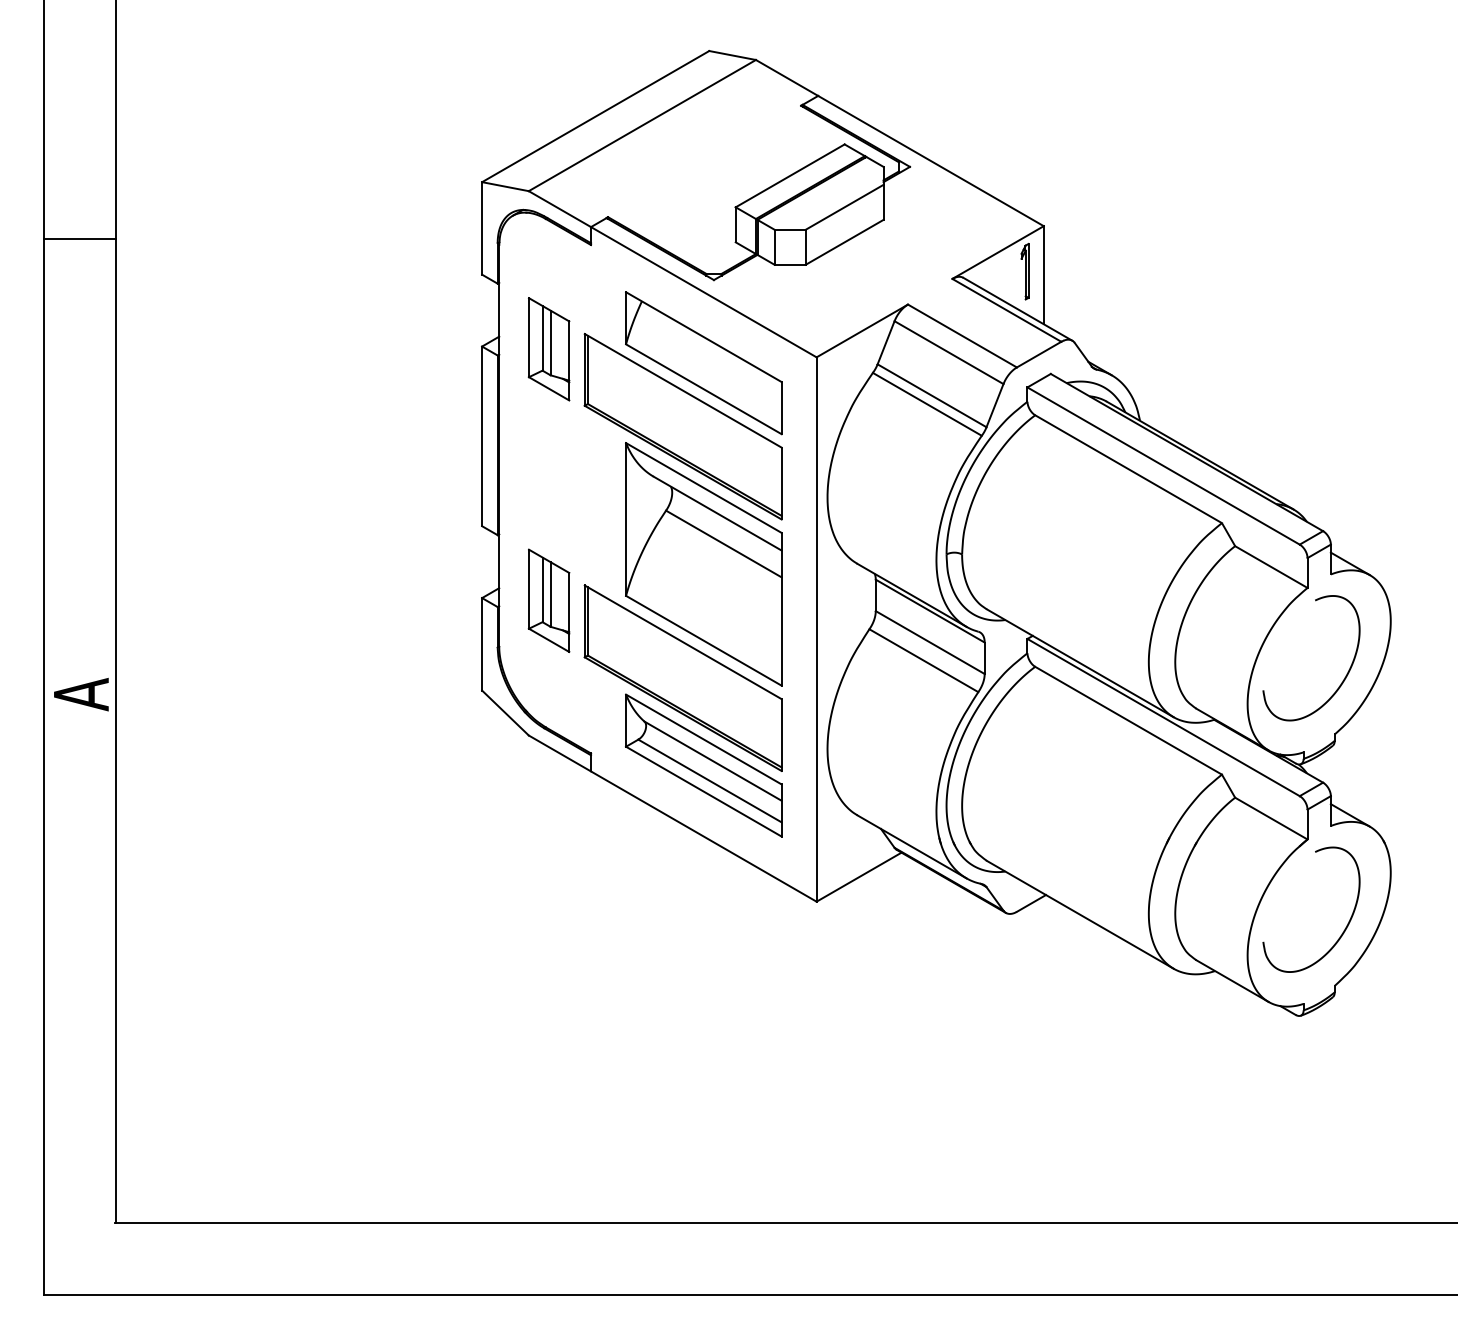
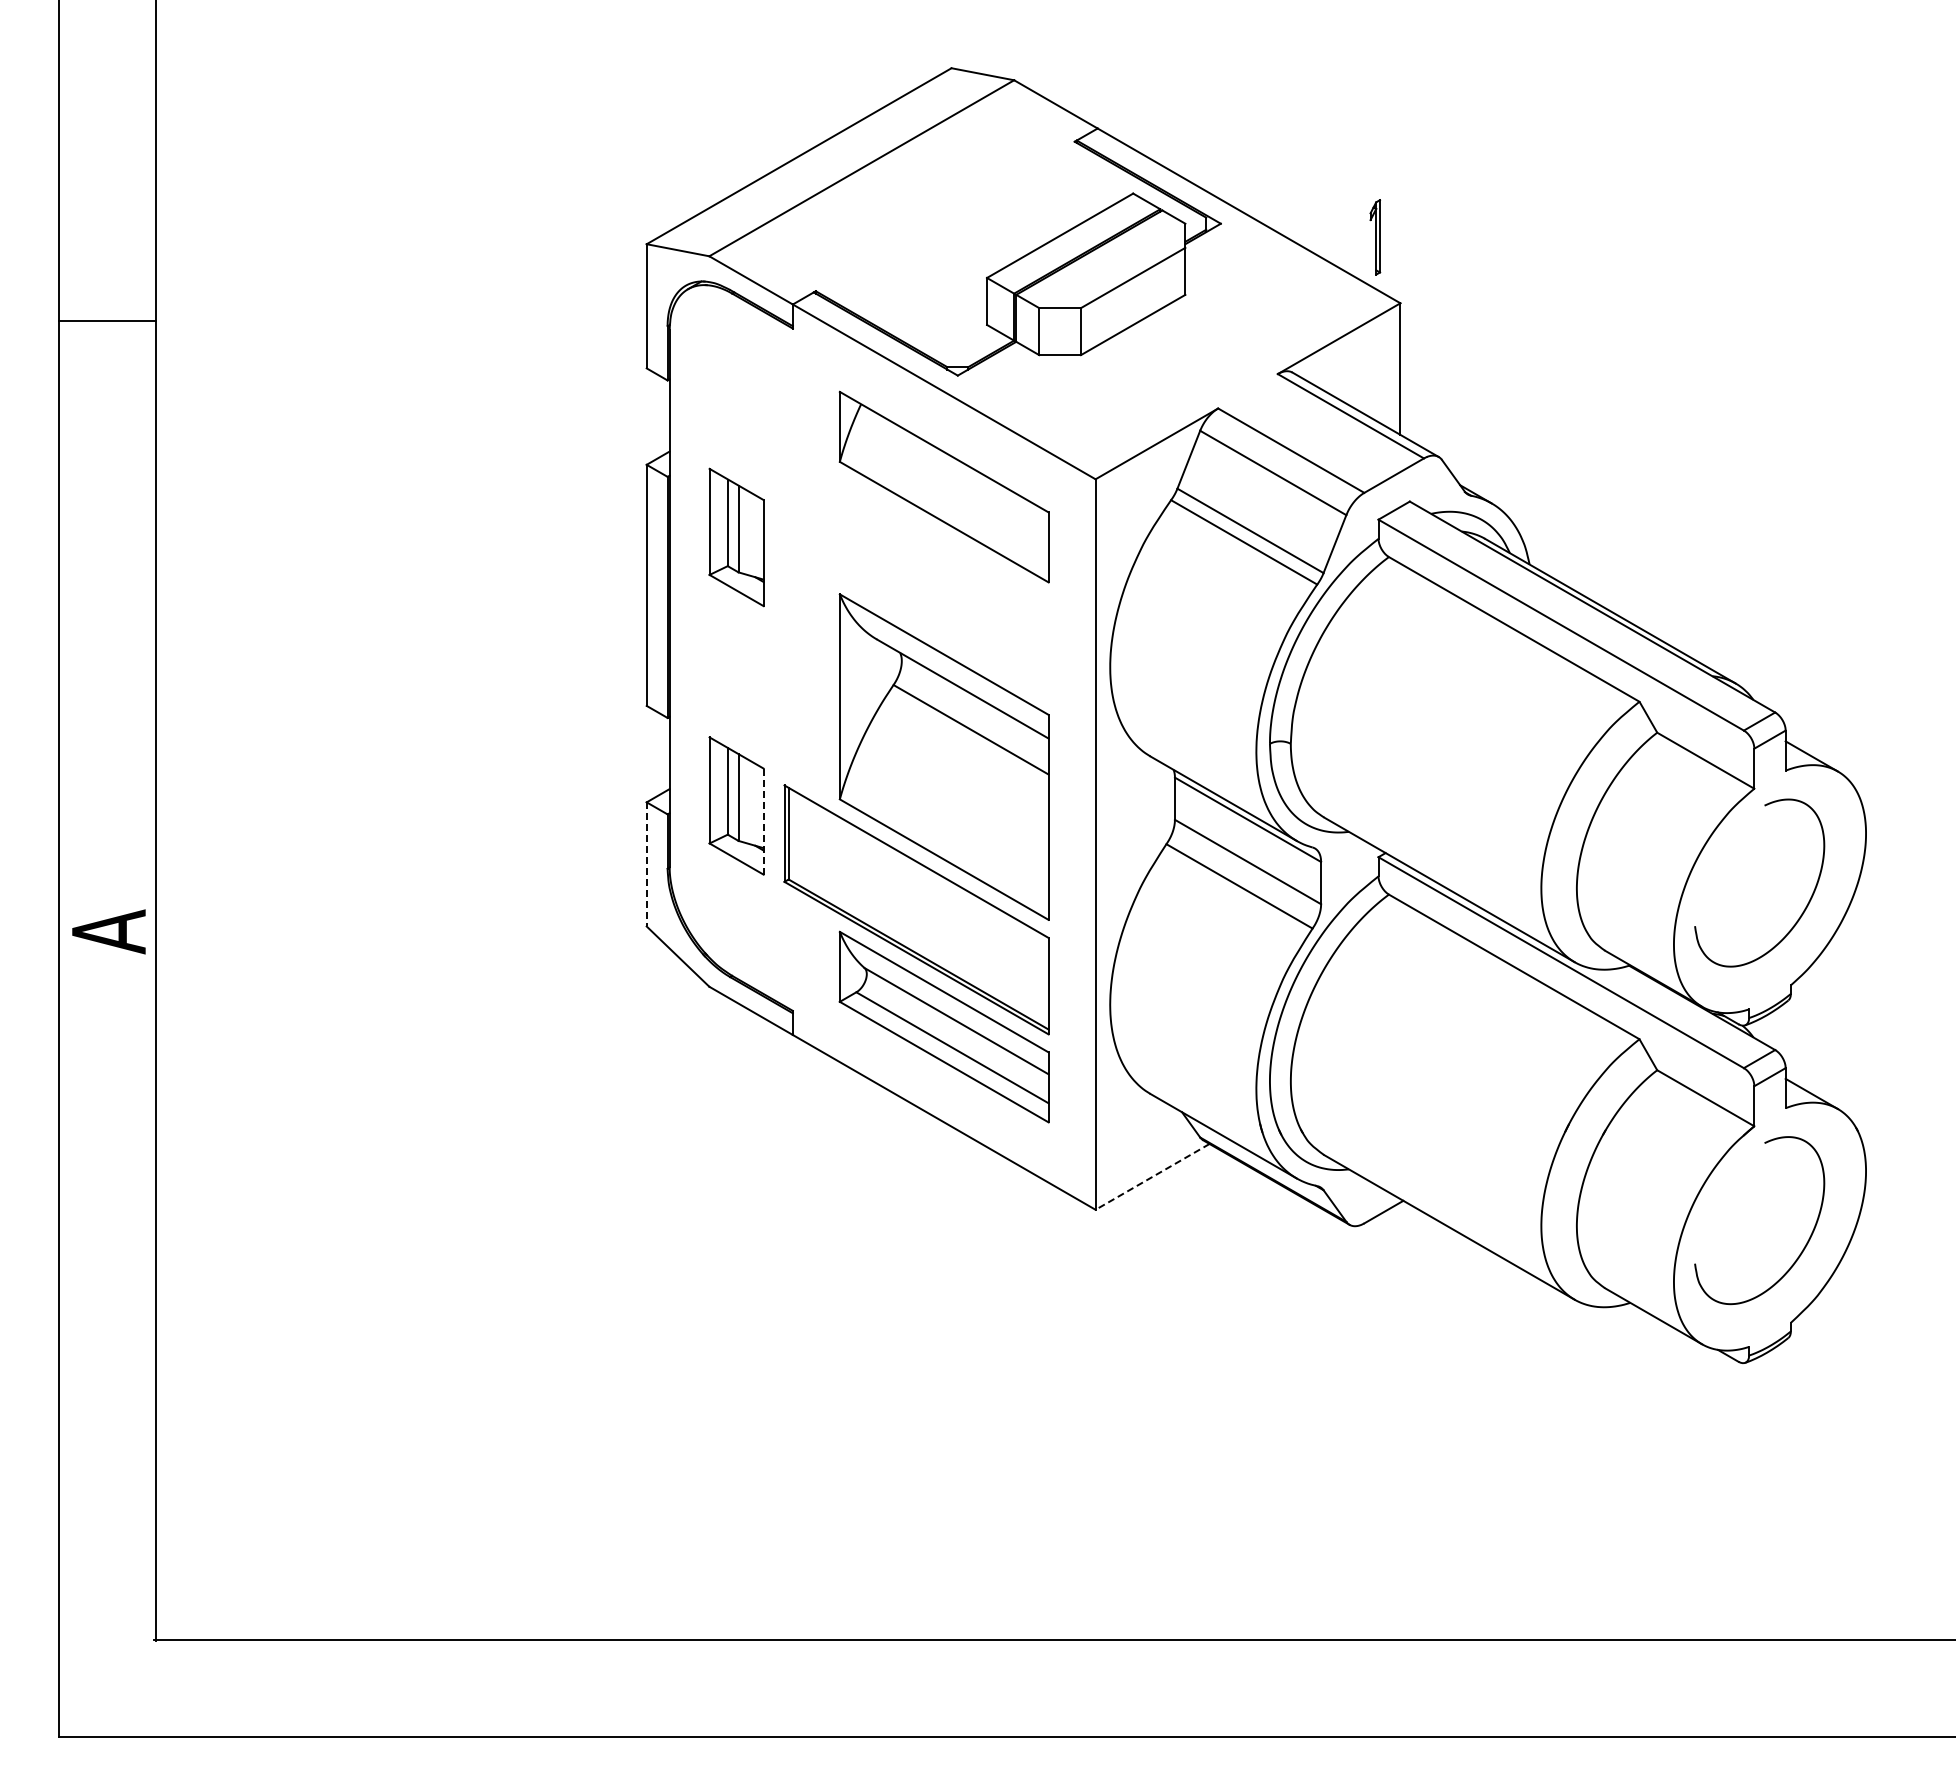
part: (1025, 271) -> (1375, 237), moved
part: (549, 349) -> (736, 537), moved
part: (683, 426) -> (916, 571), removed
line: (569, 613) -> (763, 822), solid -> dashed
line: (481, 644) -> (646, 864), solid -> dashed
line: (859, 876) -> (1152, 1176), solid -> dashed

